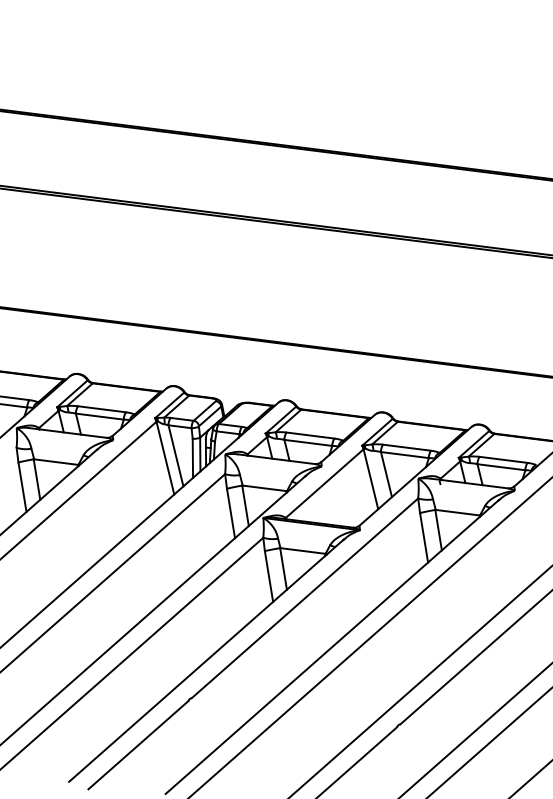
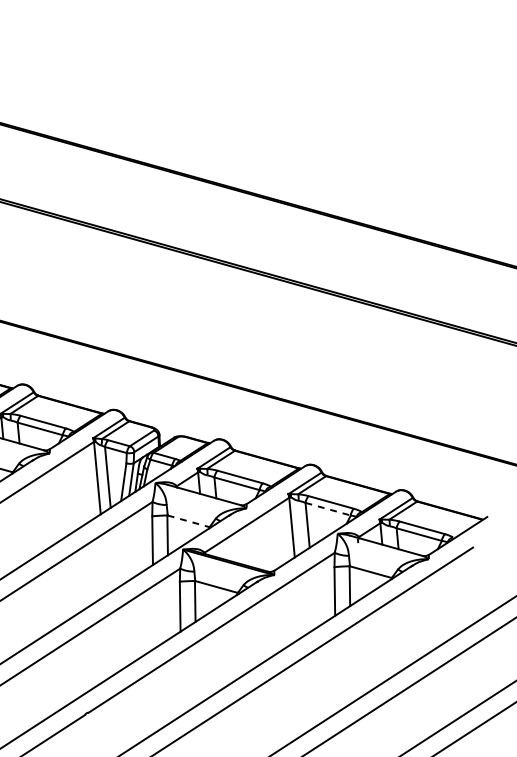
line: (405, 455) -> (328, 509), solid -> dashed
line: (265, 488) -> (189, 521), solid -> dashed

